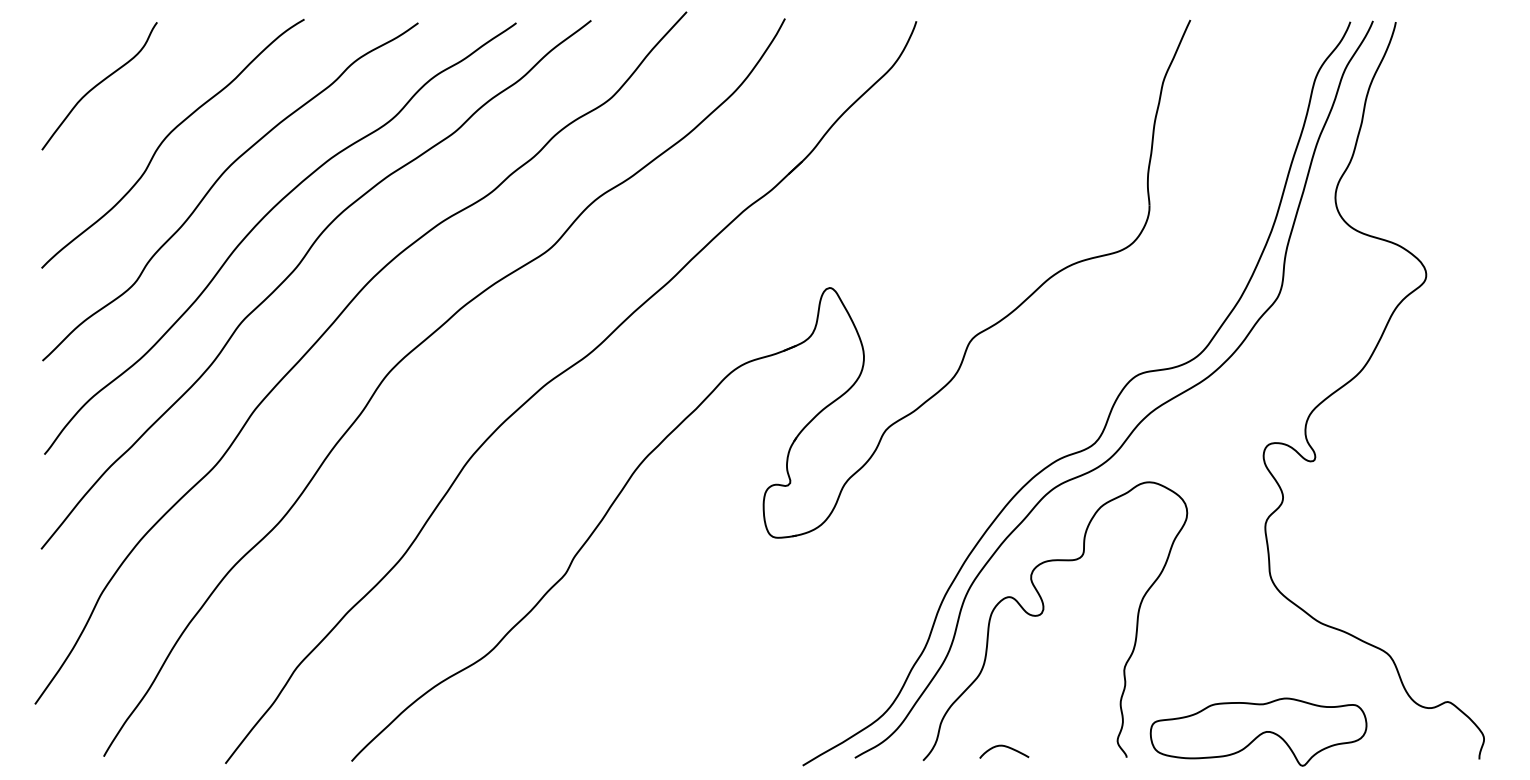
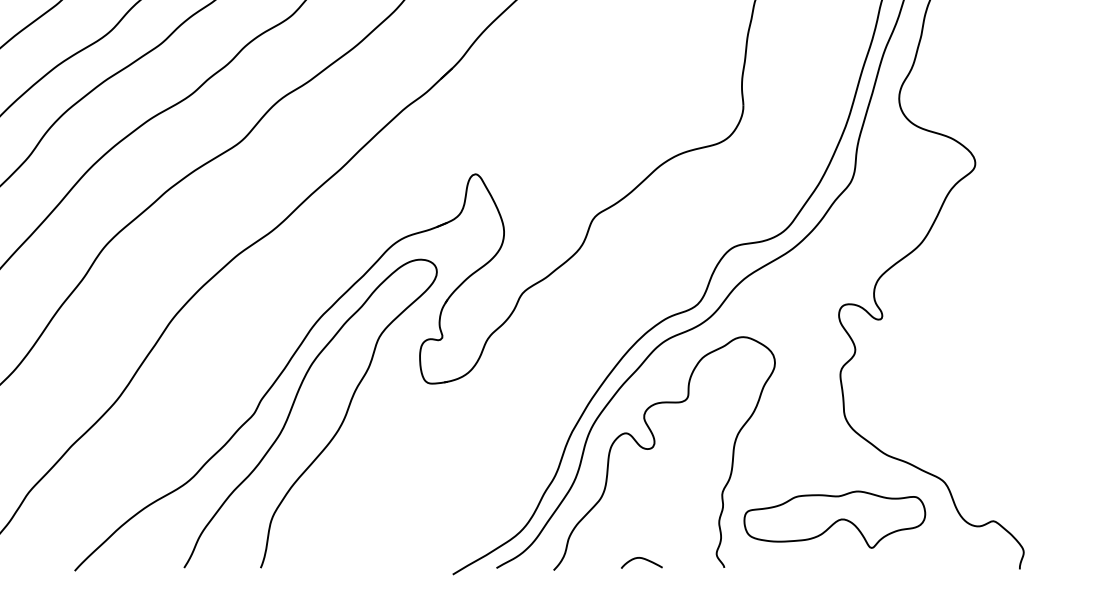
curve: (611, 567) -> (292, 408), added
part: (1258, 731) -> (834, 519), moved
curve: (1005, 747) -> (642, 559), moved

